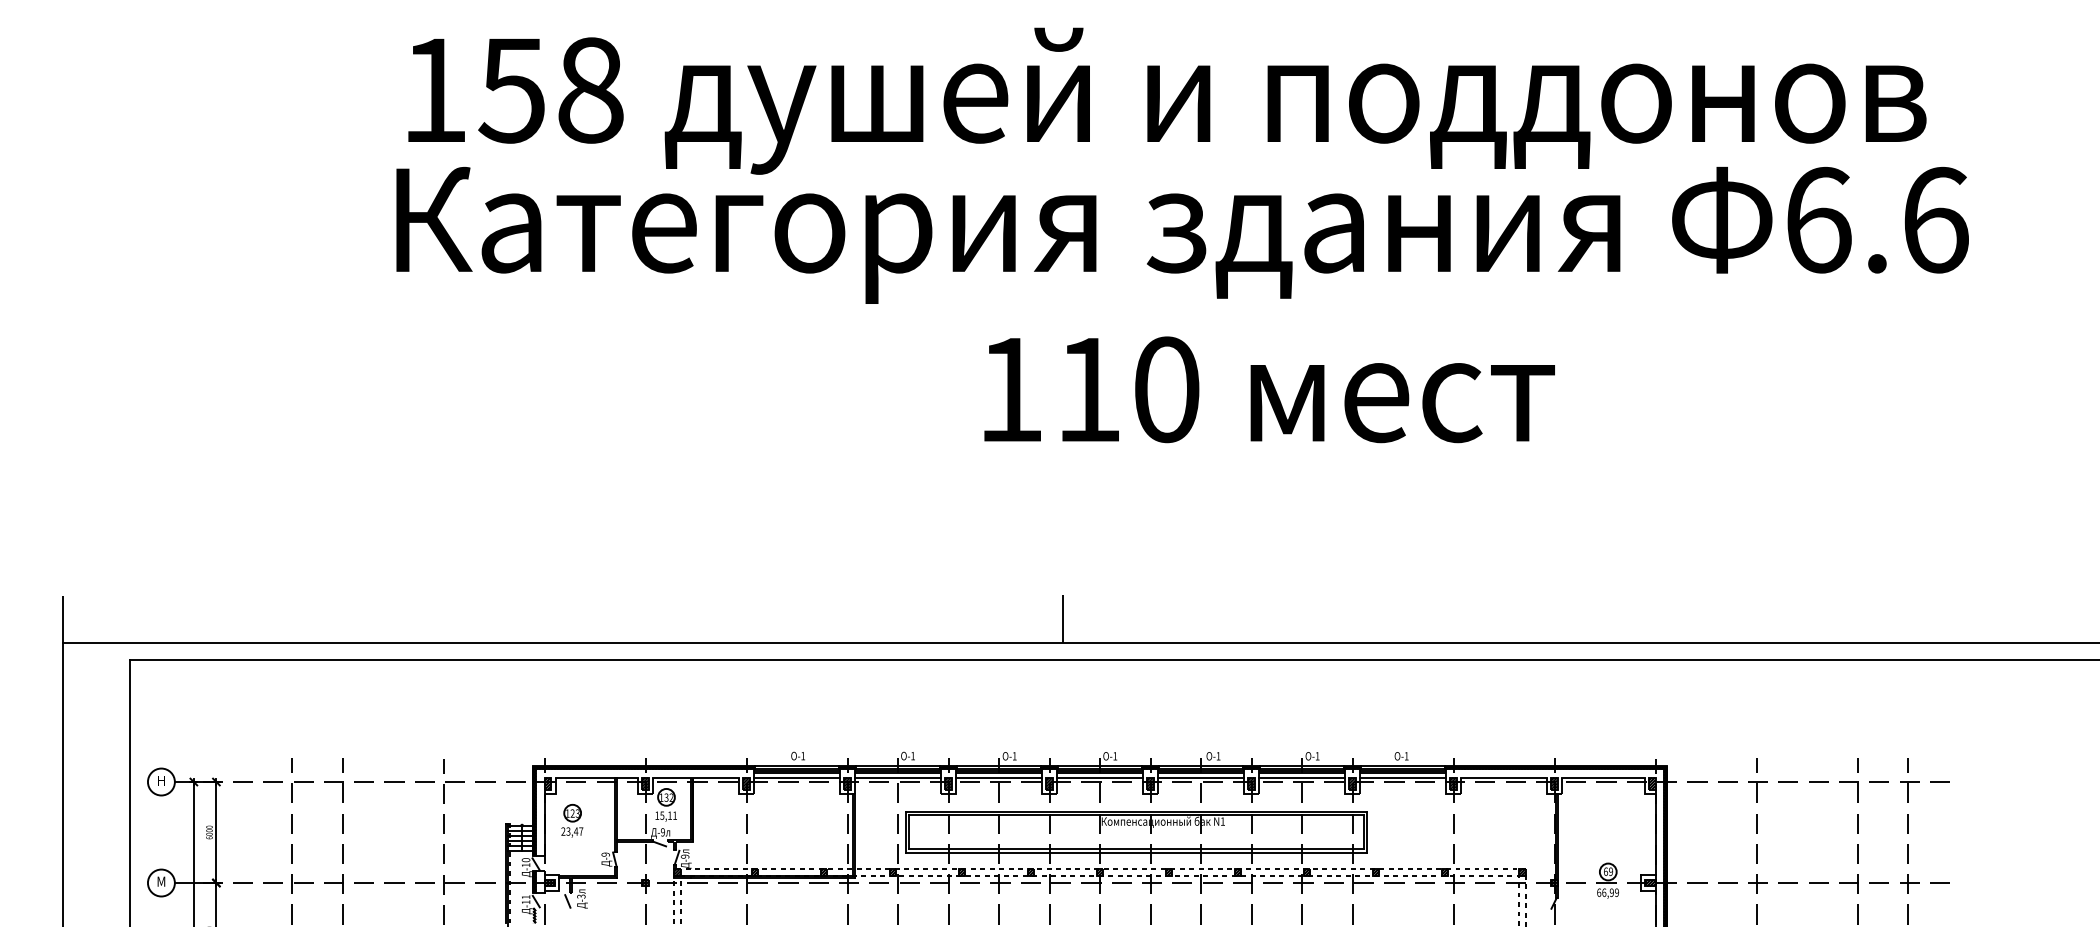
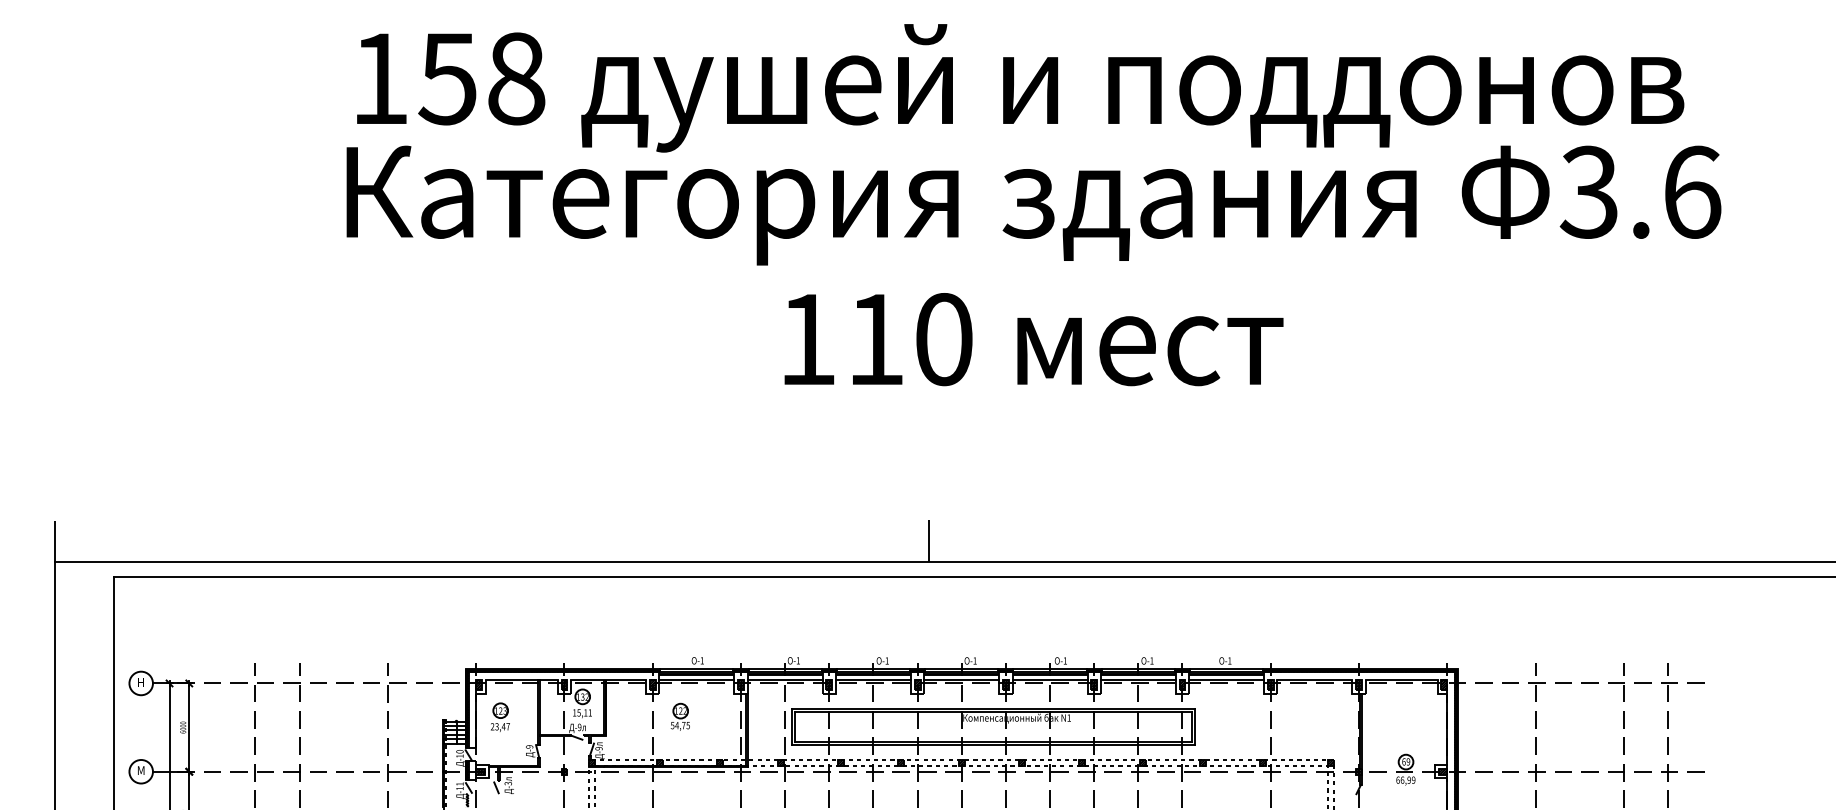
text: (1816, 219) -> (1588, 191), 6.6 -> 3.6
text: (1269, 389) -> (1033, 339), moved
part: (777, 819) -> (679, 716), added

